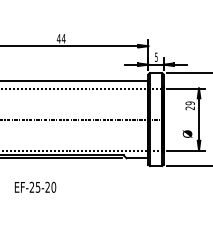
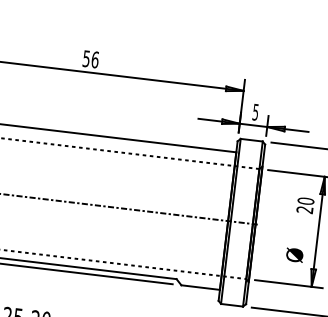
text: (60, 38) -> (89, 58), 44 -> 56
text: (190, 103) -> (306, 201), 29 -> 20

